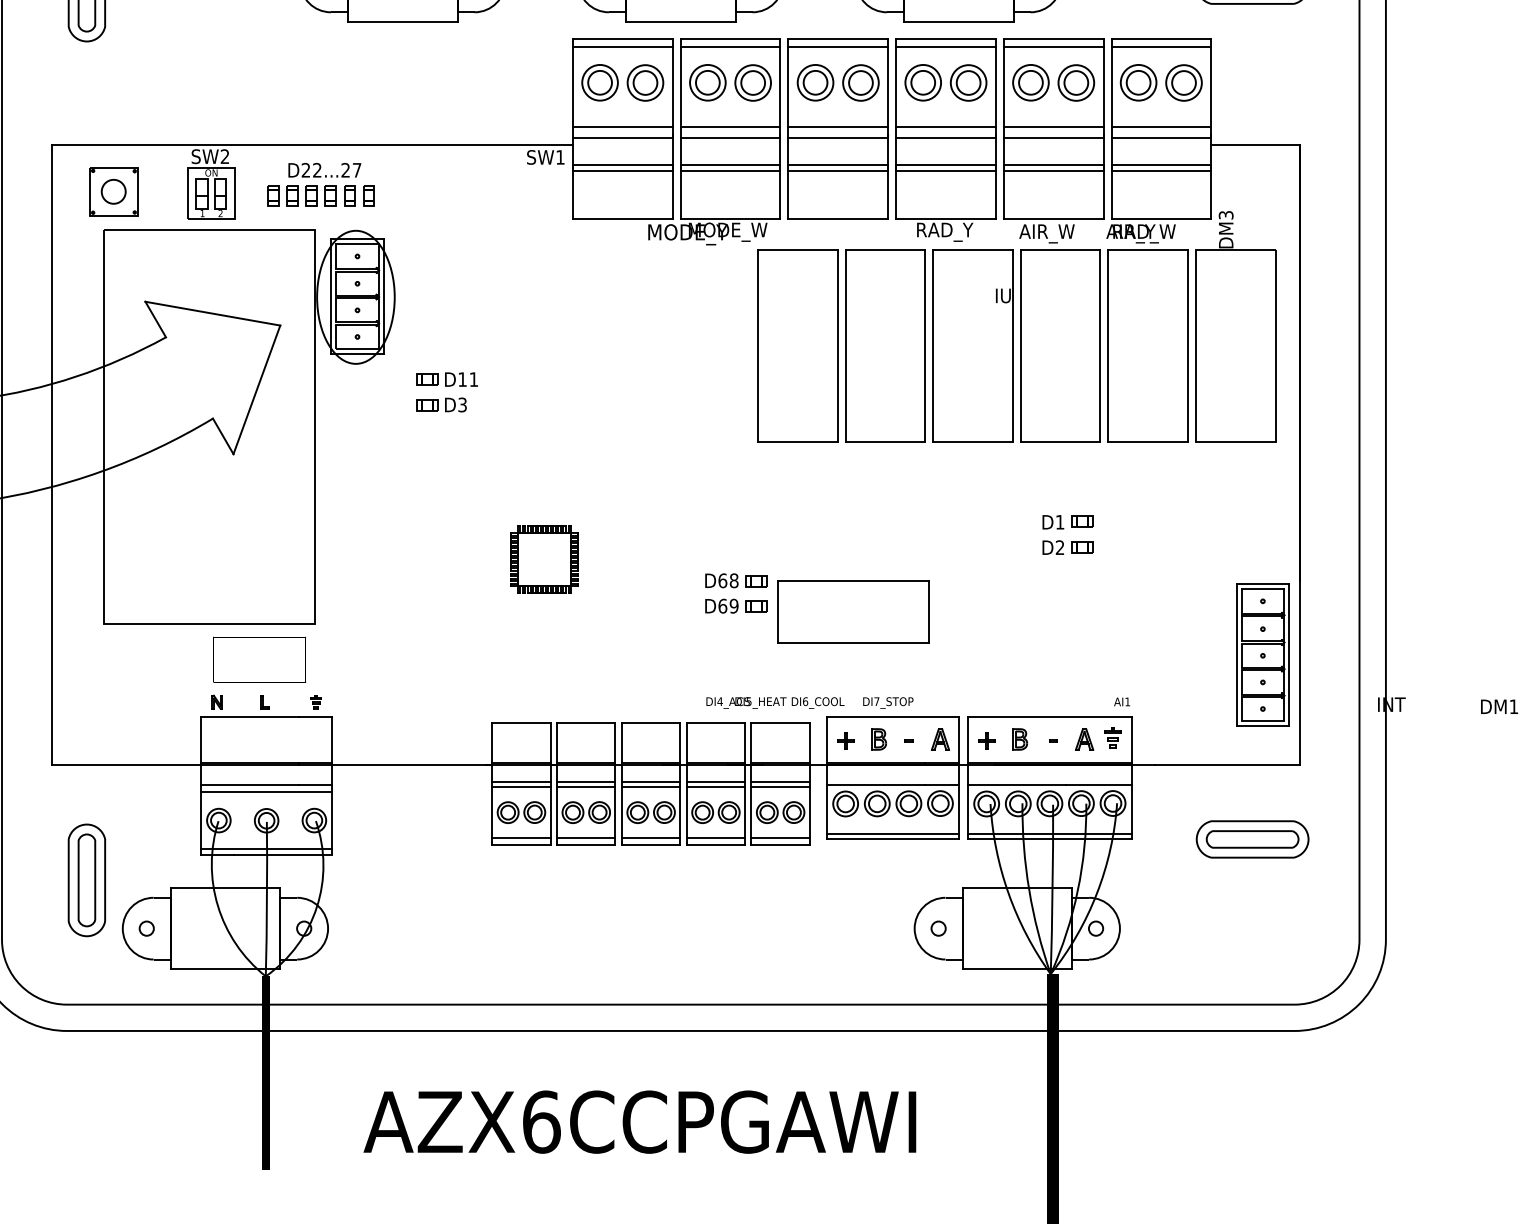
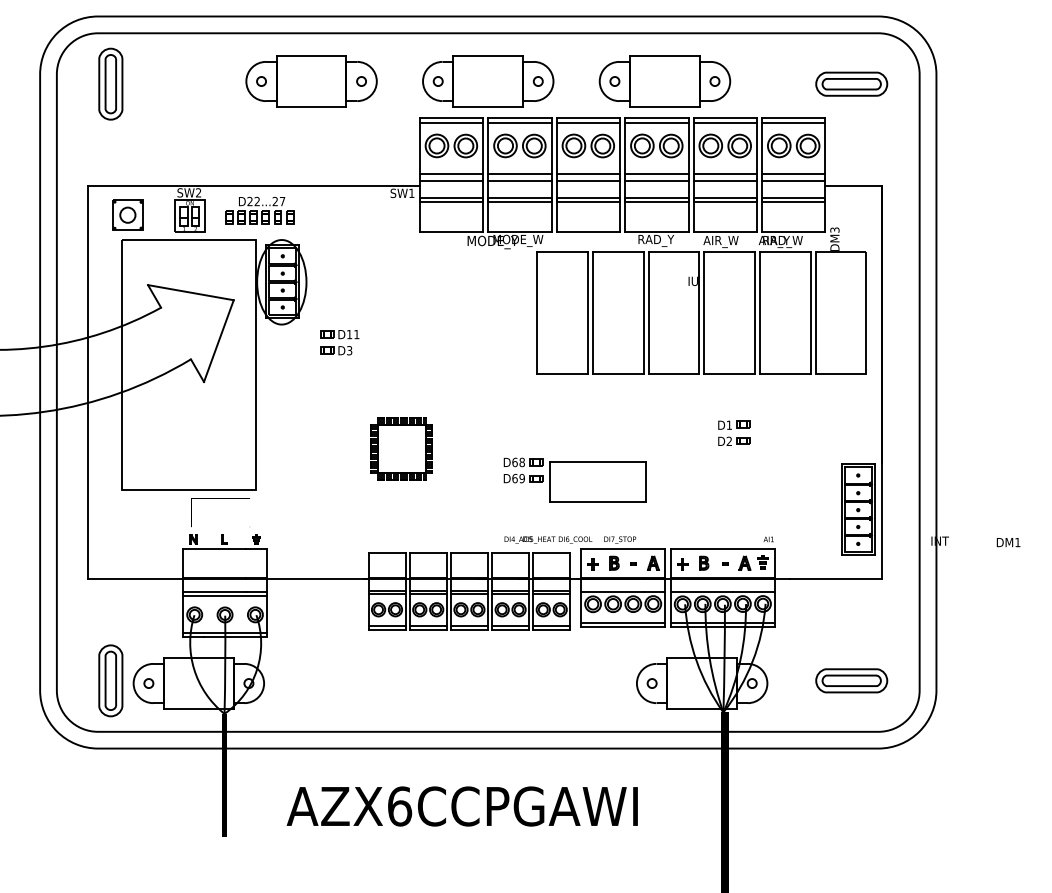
part: (544, 558) -> (401, 448), size x1.43
part: (1252, 838) -> (851, 680), moved
part: (86, 879) -> (110, 680), moved

